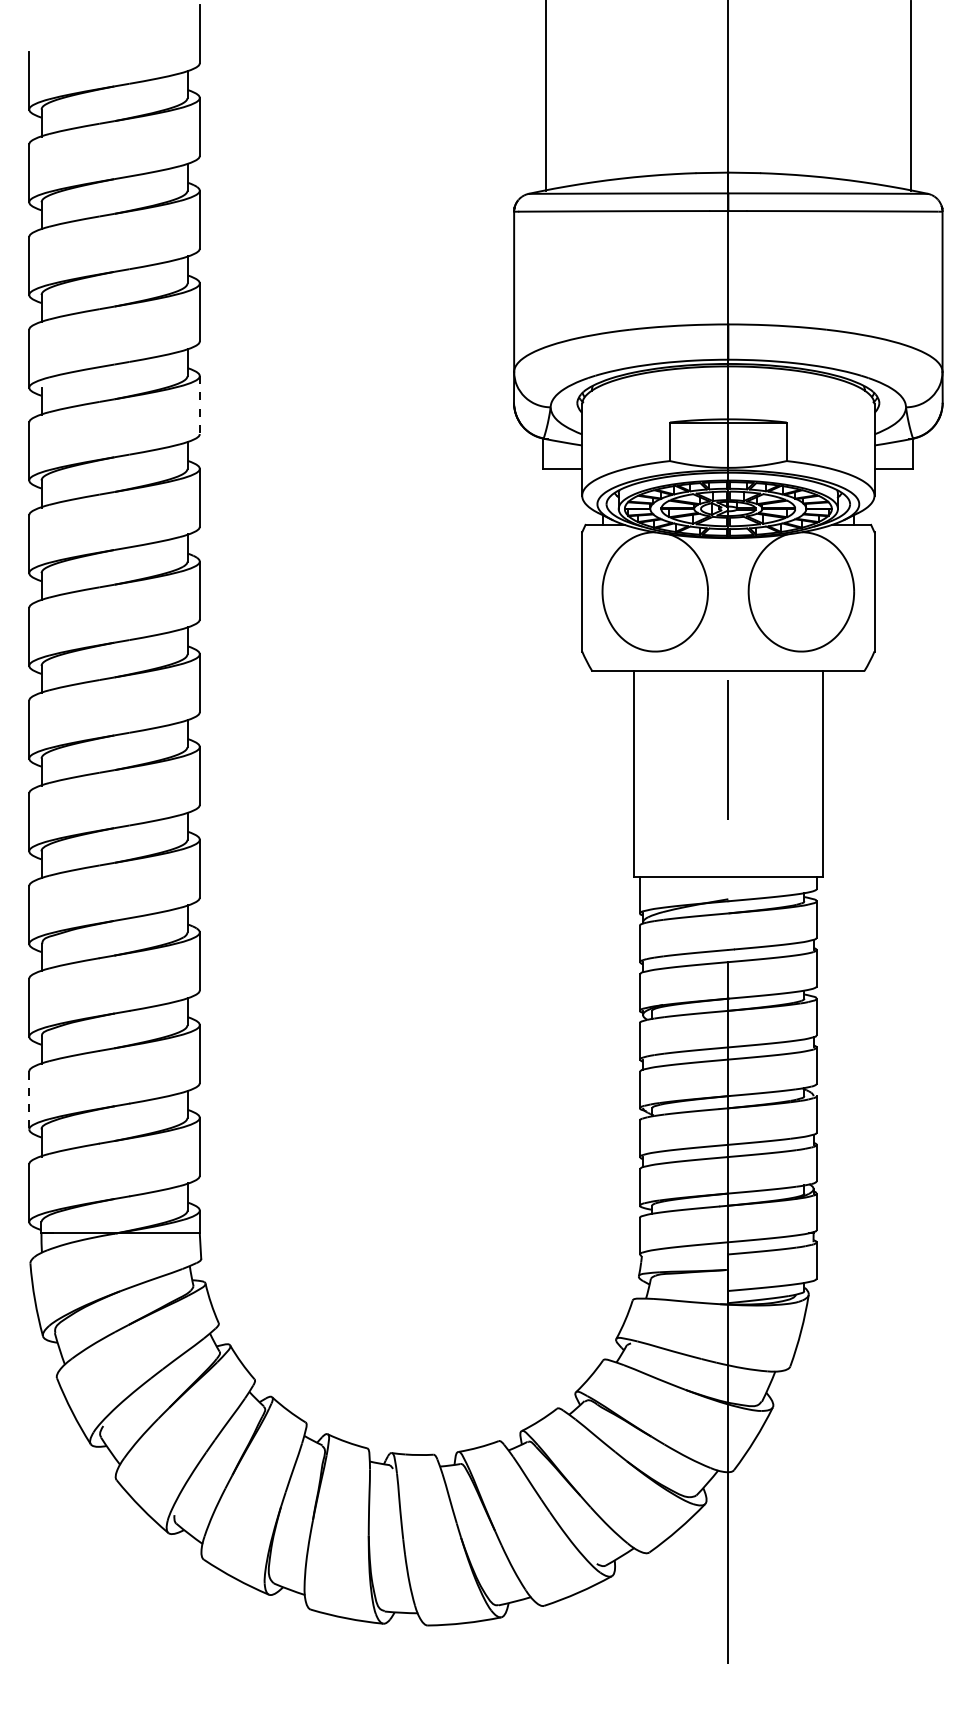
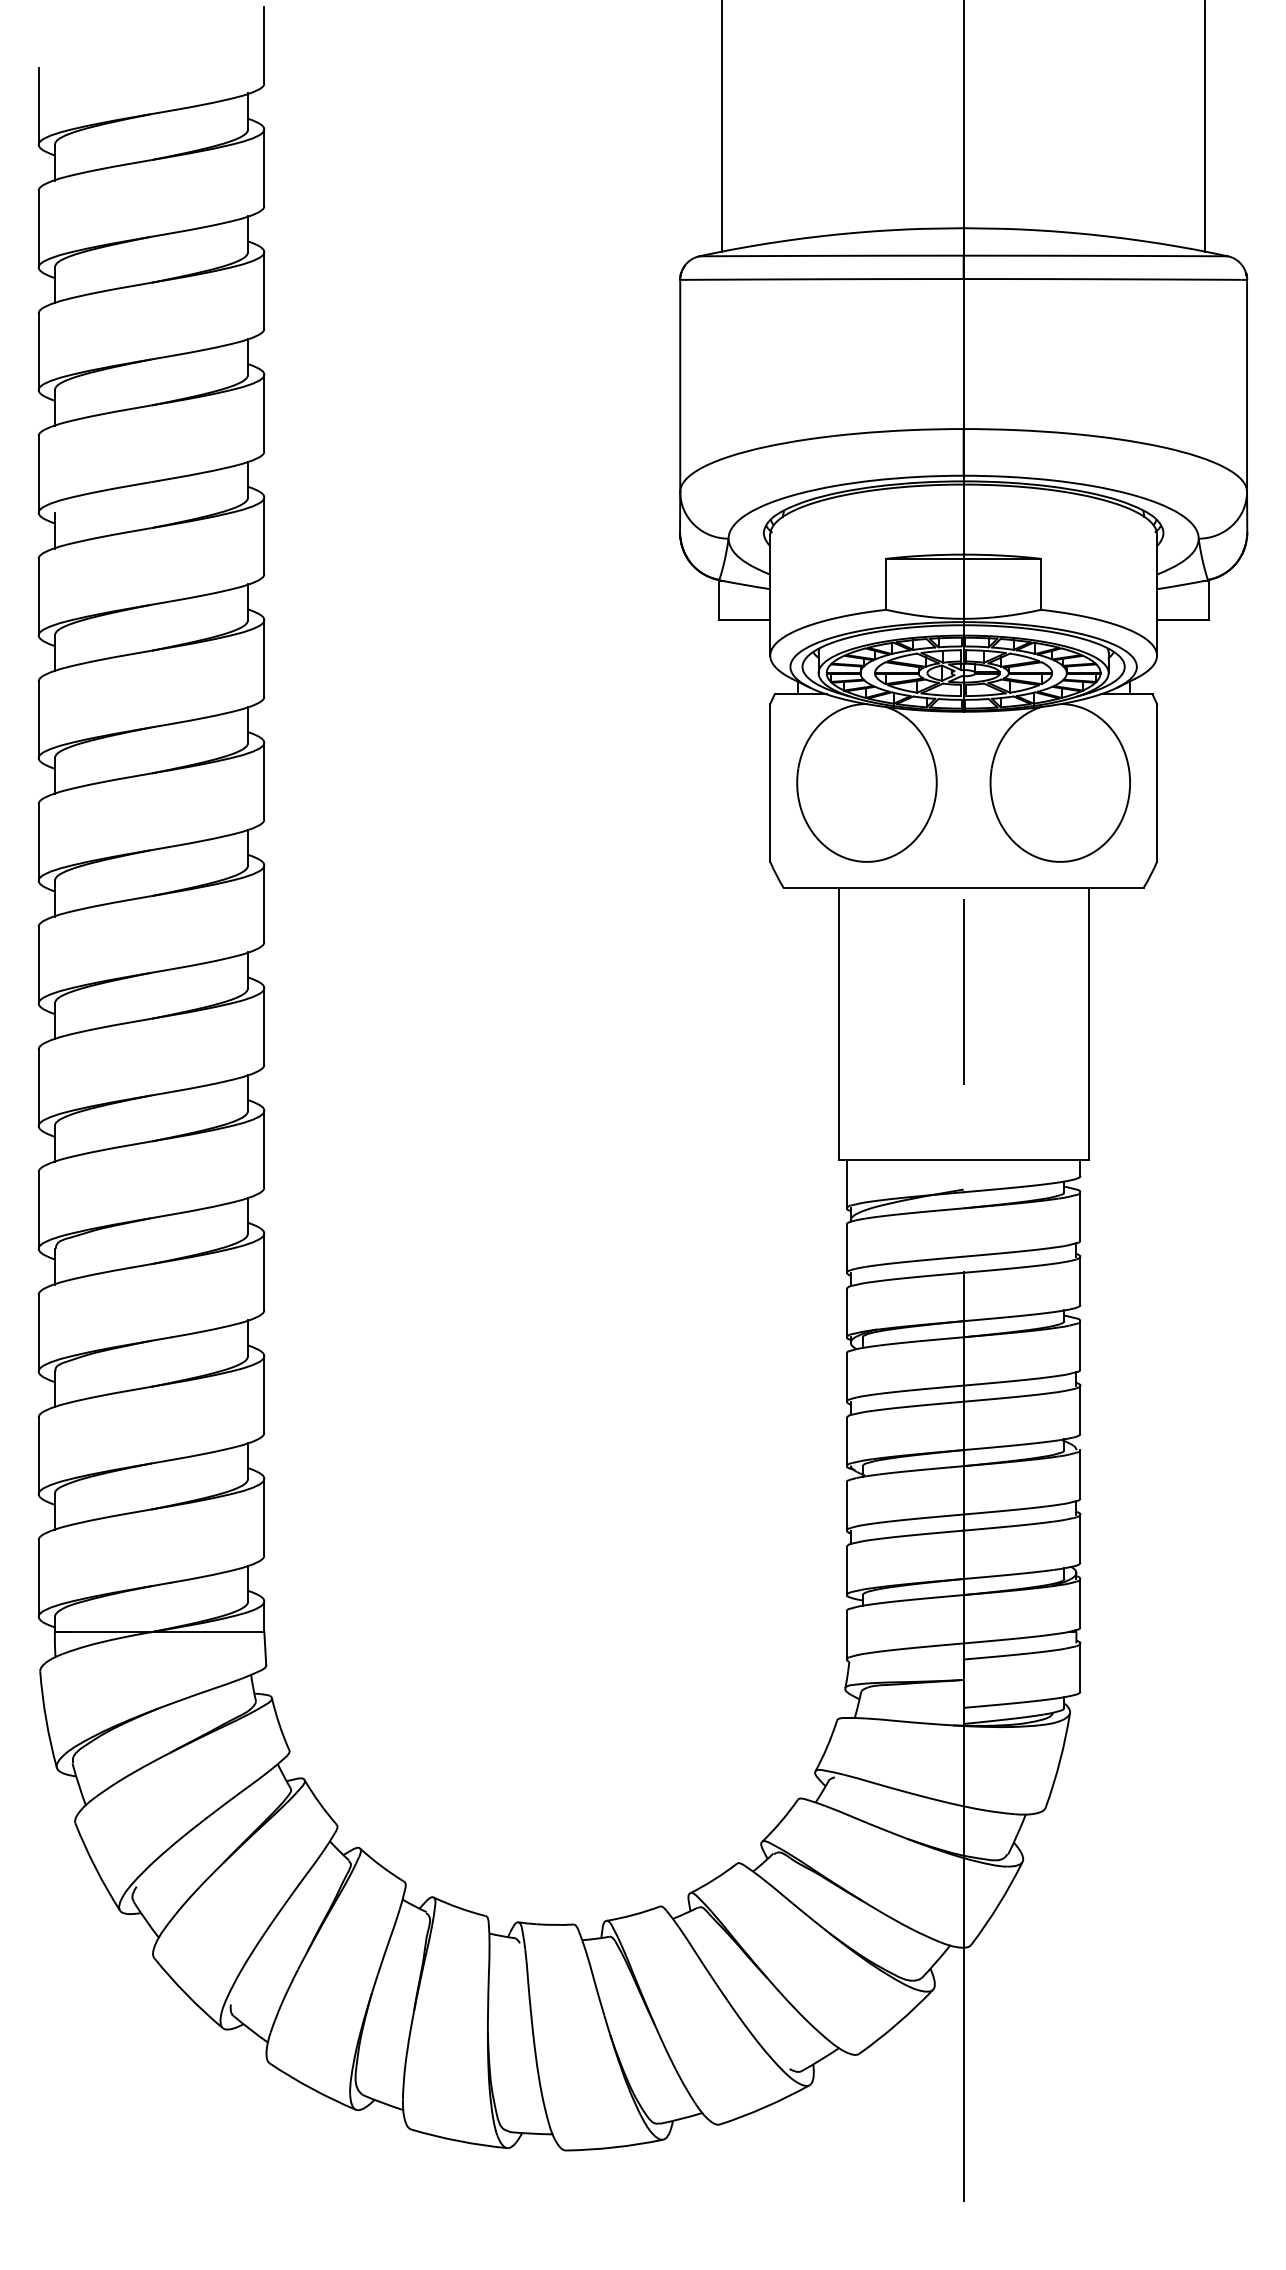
line: (199, 405) -> (264, 536), dashed -> solid
line: (29, 1100) -> (38, 1456), dashed -> solid

